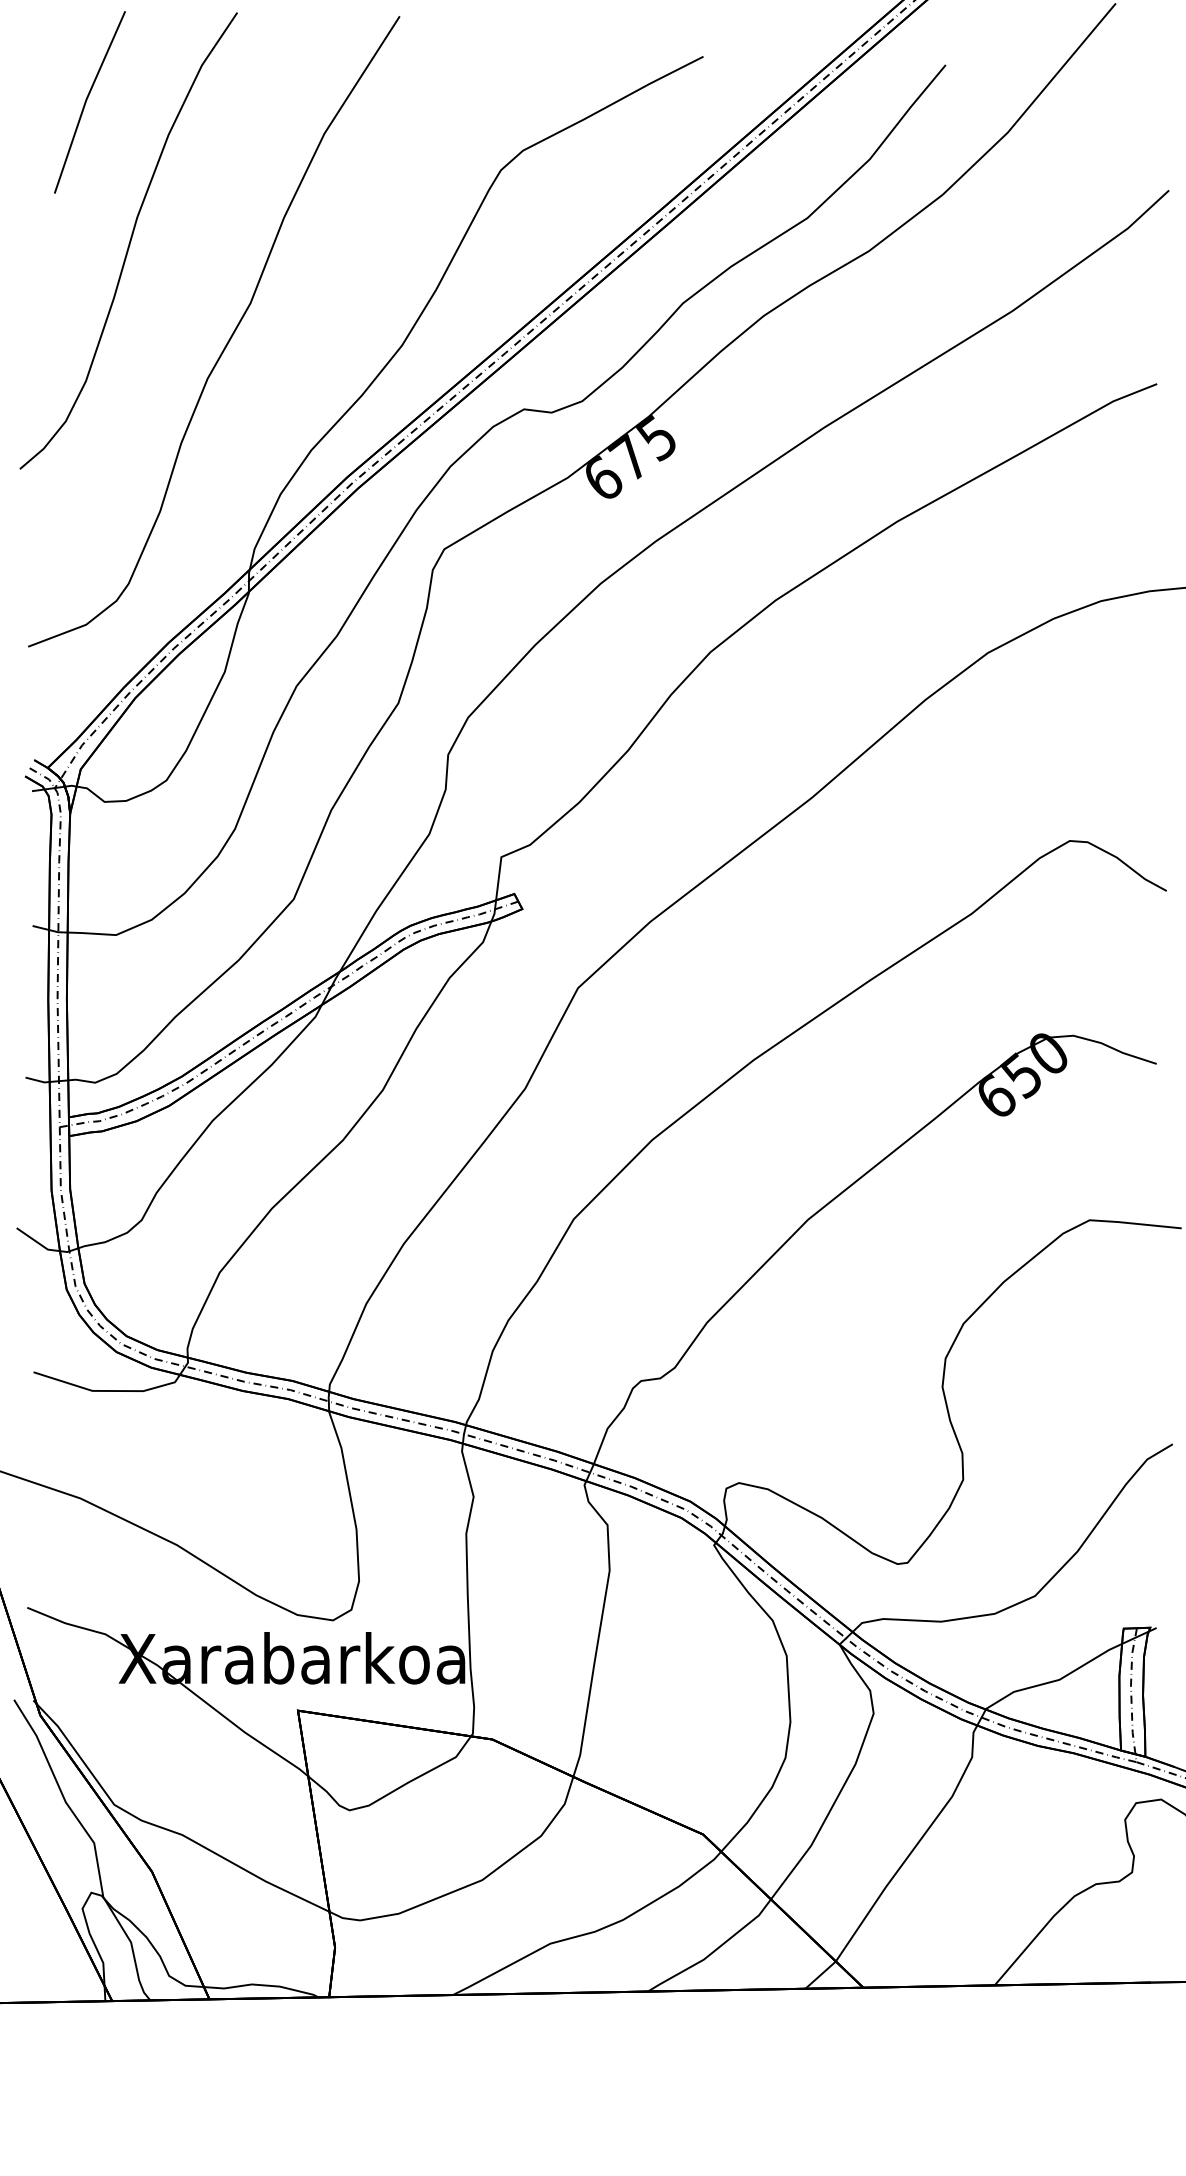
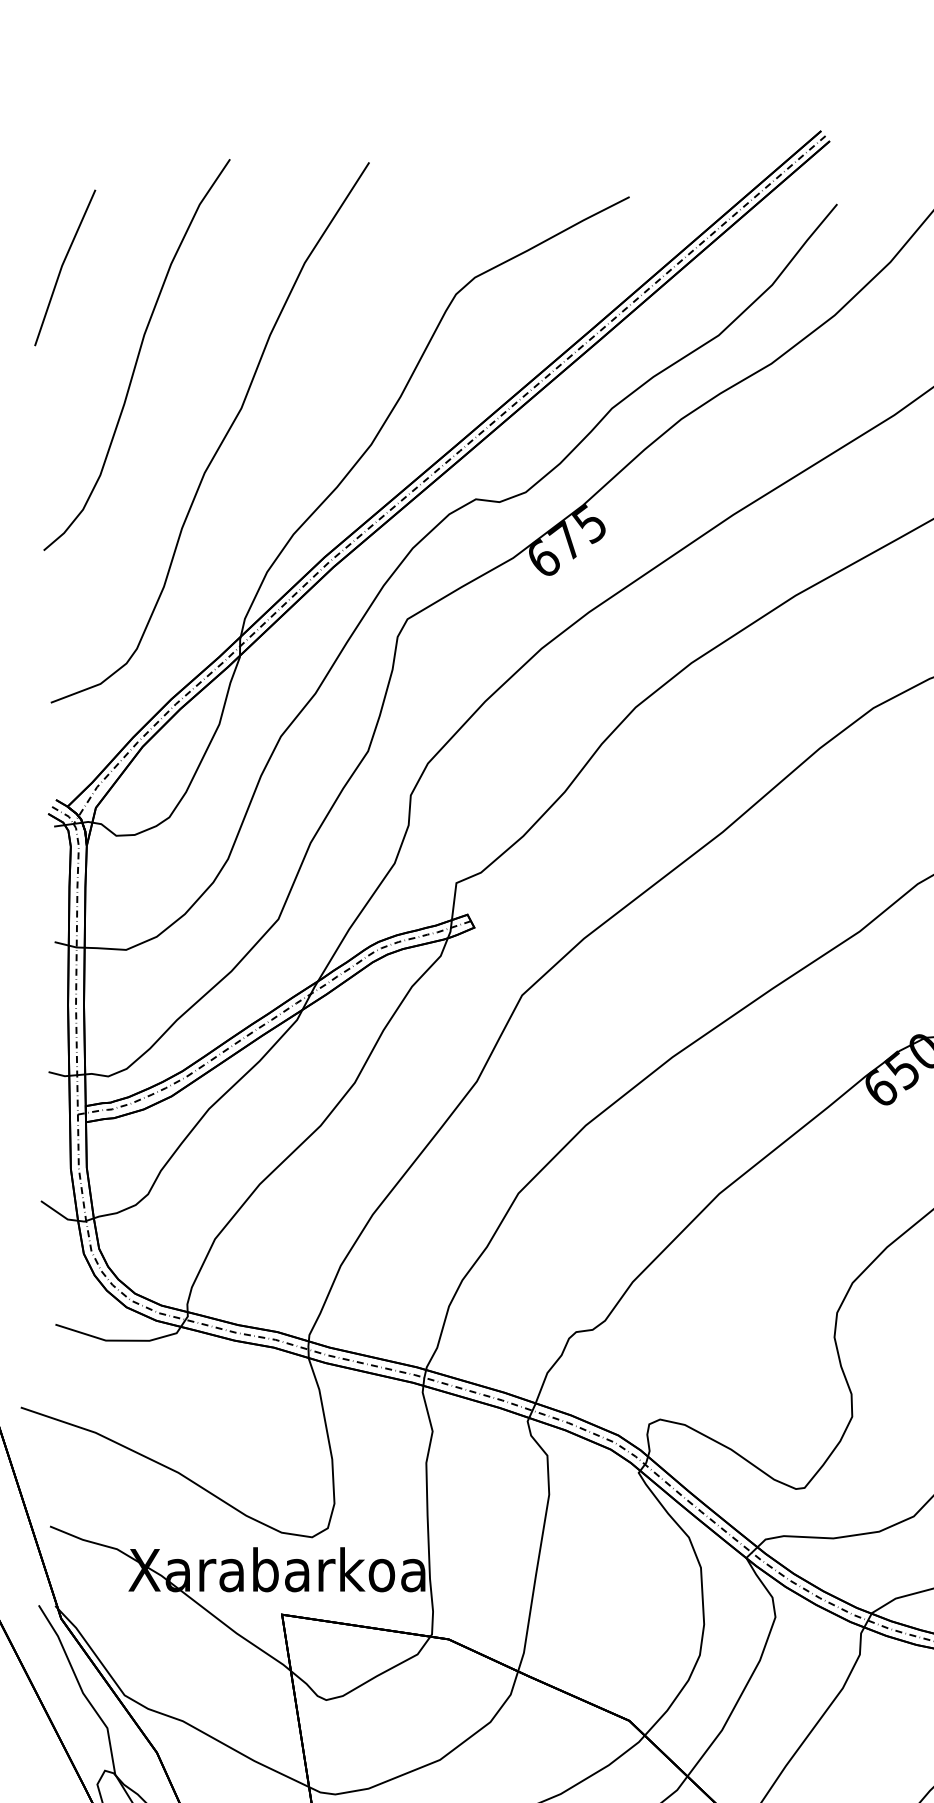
line: (87, 100) -> (63, 266), moved

